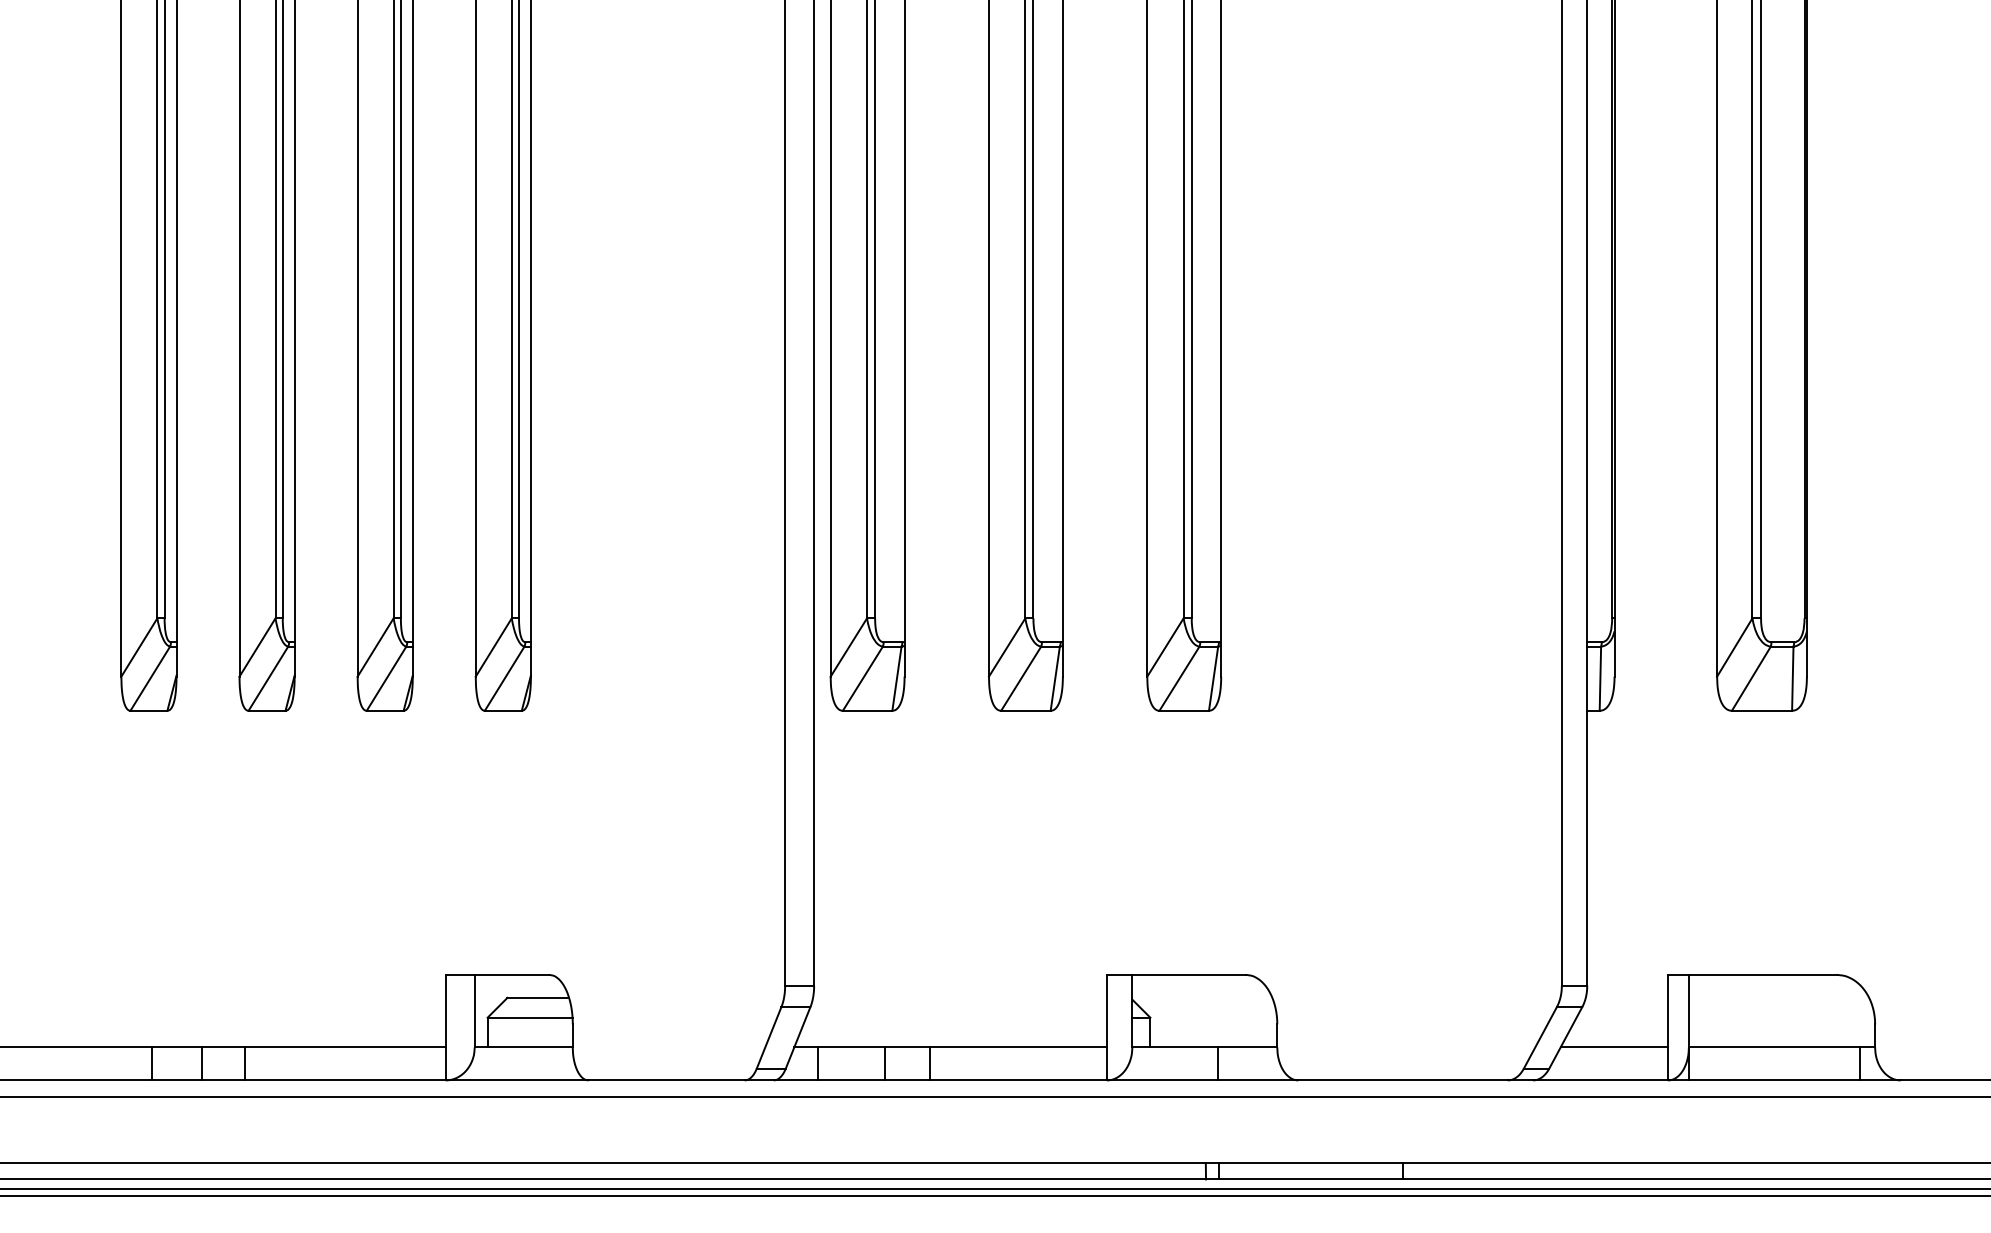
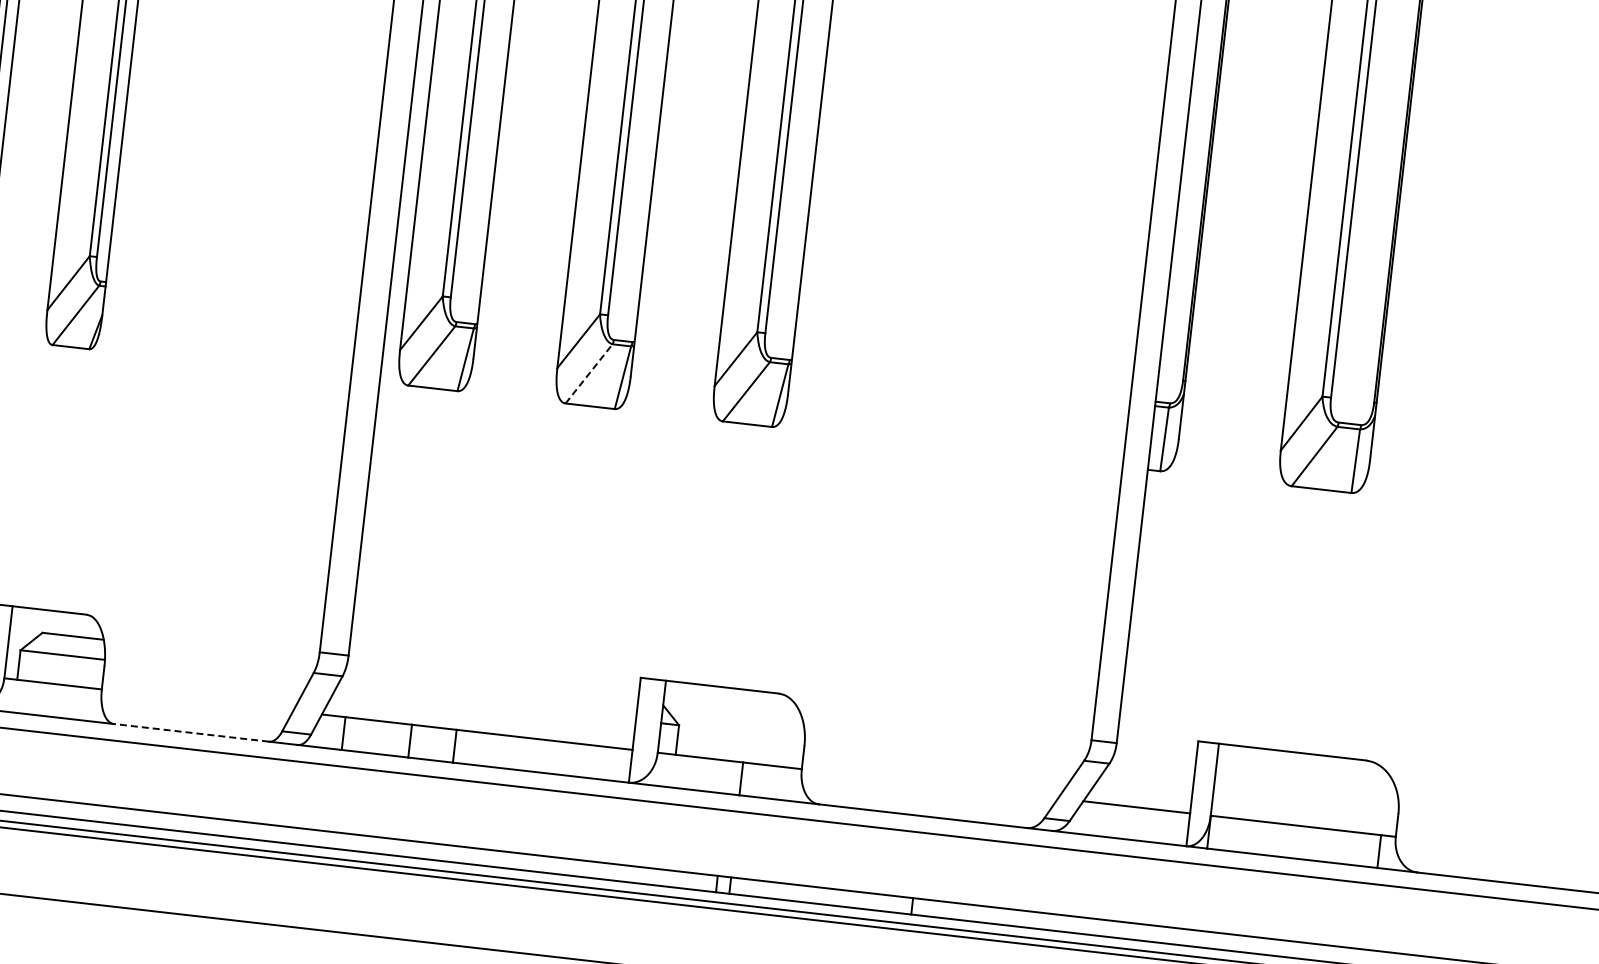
line: (1021, 678) -> (589, 373), solid -> dashed
line: (666, 1080) -> (191, 732), solid -> dashed

